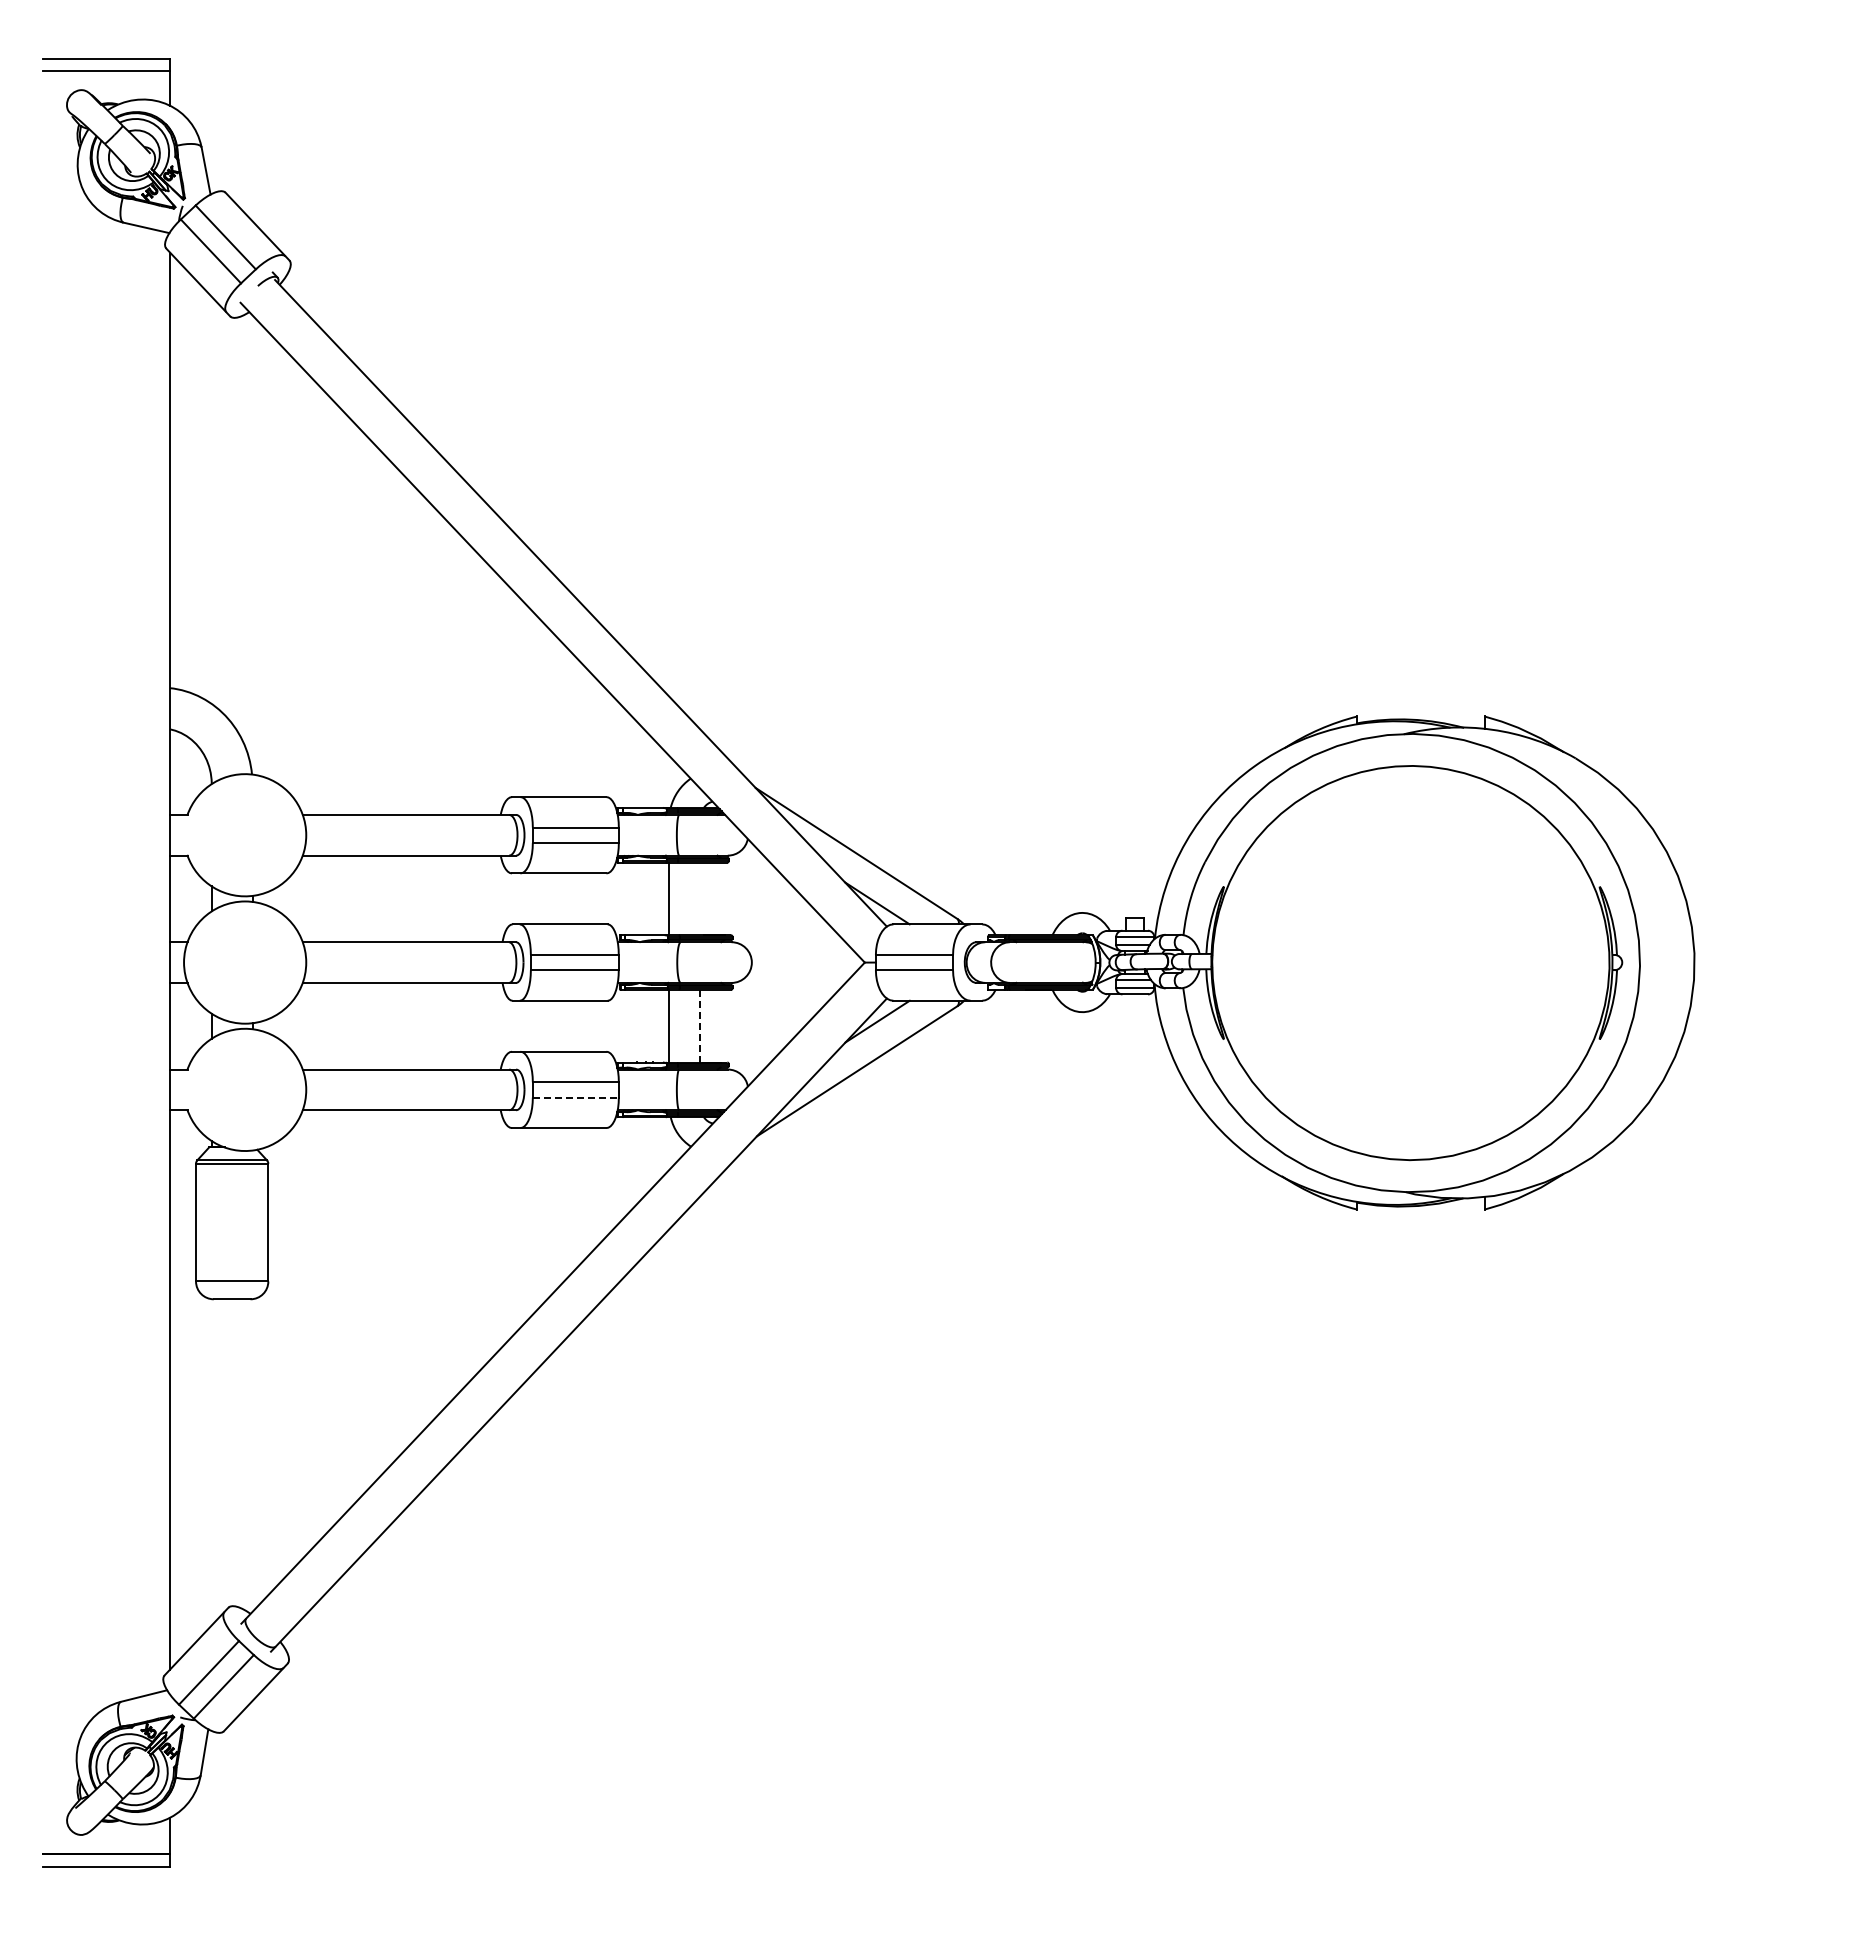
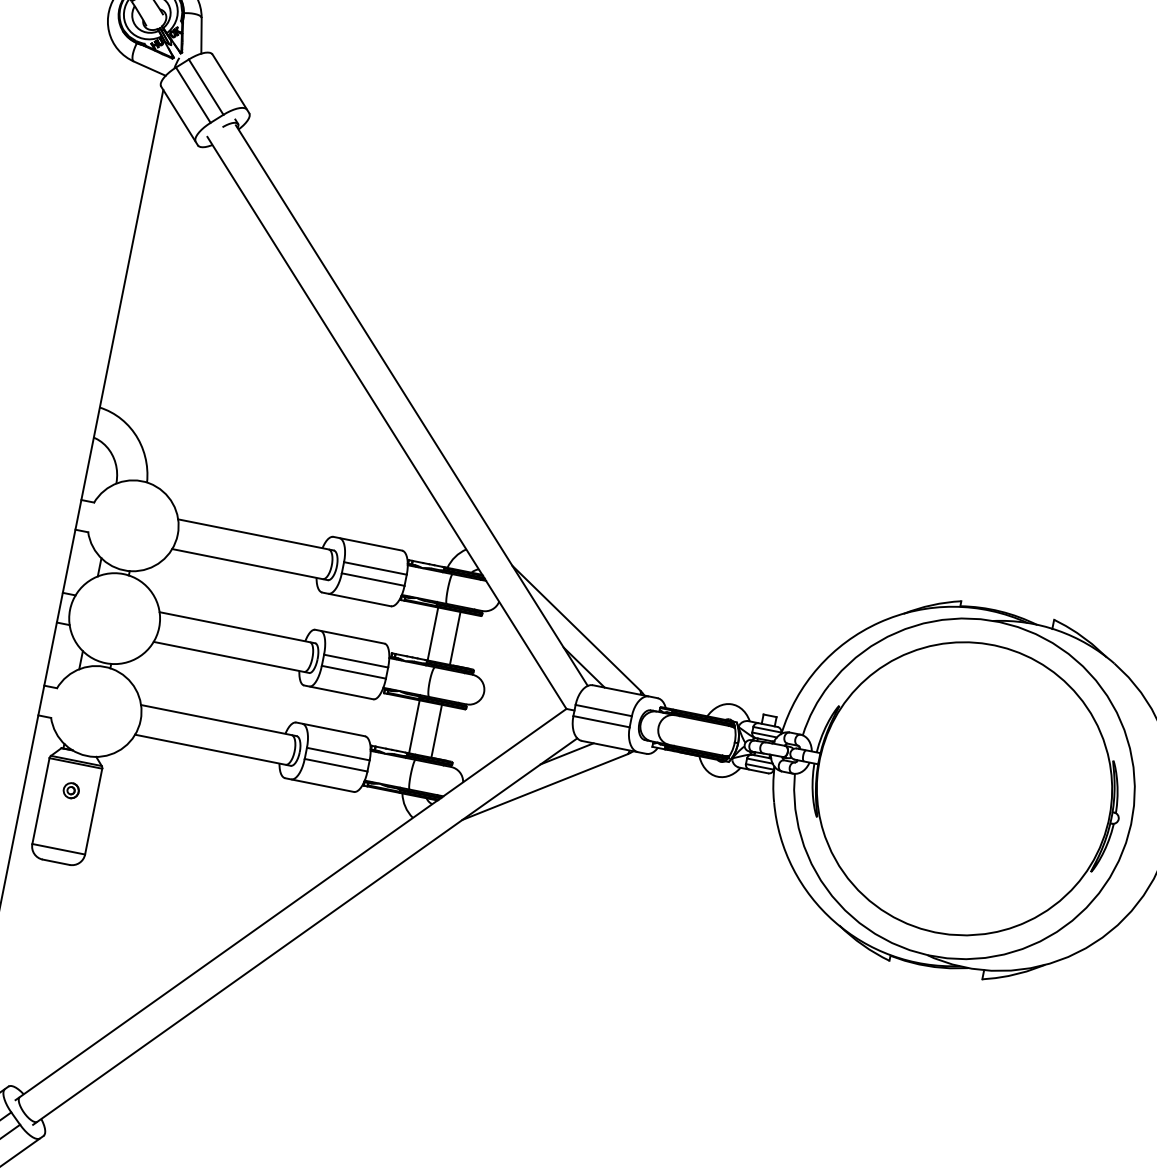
line: (699, 898) -> (455, 638), added
line: (699, 1025) -> (436, 730), dashed -> solid
line: (576, 1097) -> (336, 765), dashed -> solid
part: (233, 1200) -> (71, 790), added

